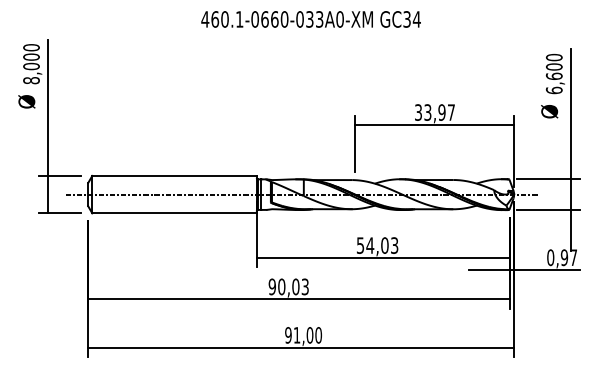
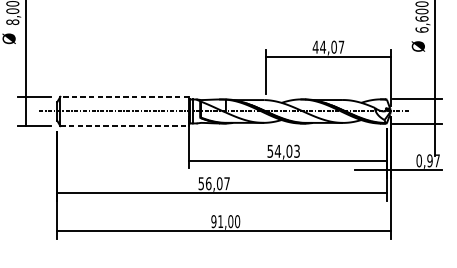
text: (429, 112) -> (324, 47), 33,97 -> 44,07
line: (174, 175) -> (124, 96), solid -> dashed
line: (175, 213) -> (125, 126), solid -> dashed
text: (288, 286) -> (213, 183), 90,03 -> 56,07

